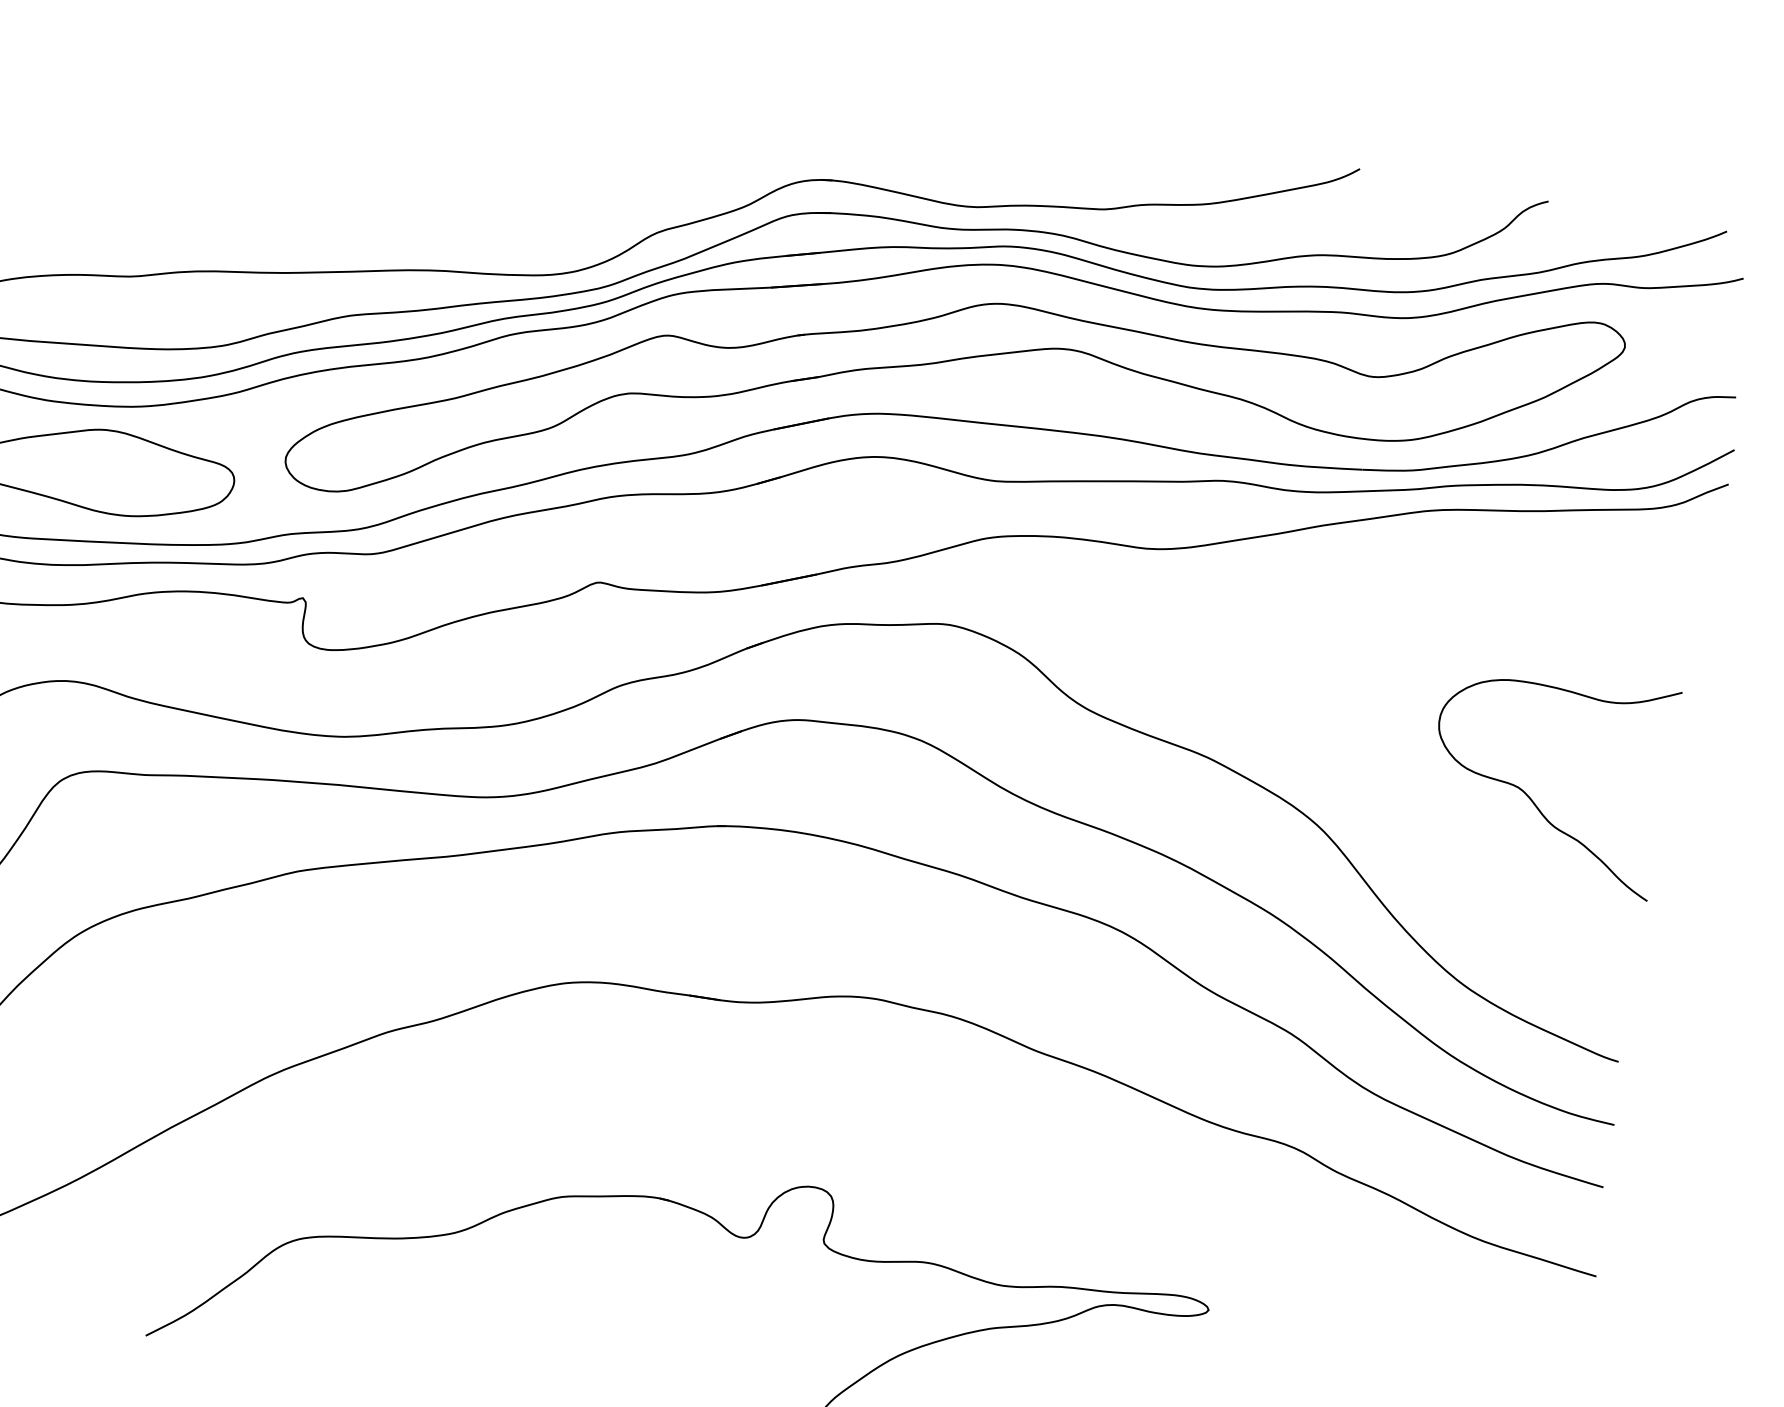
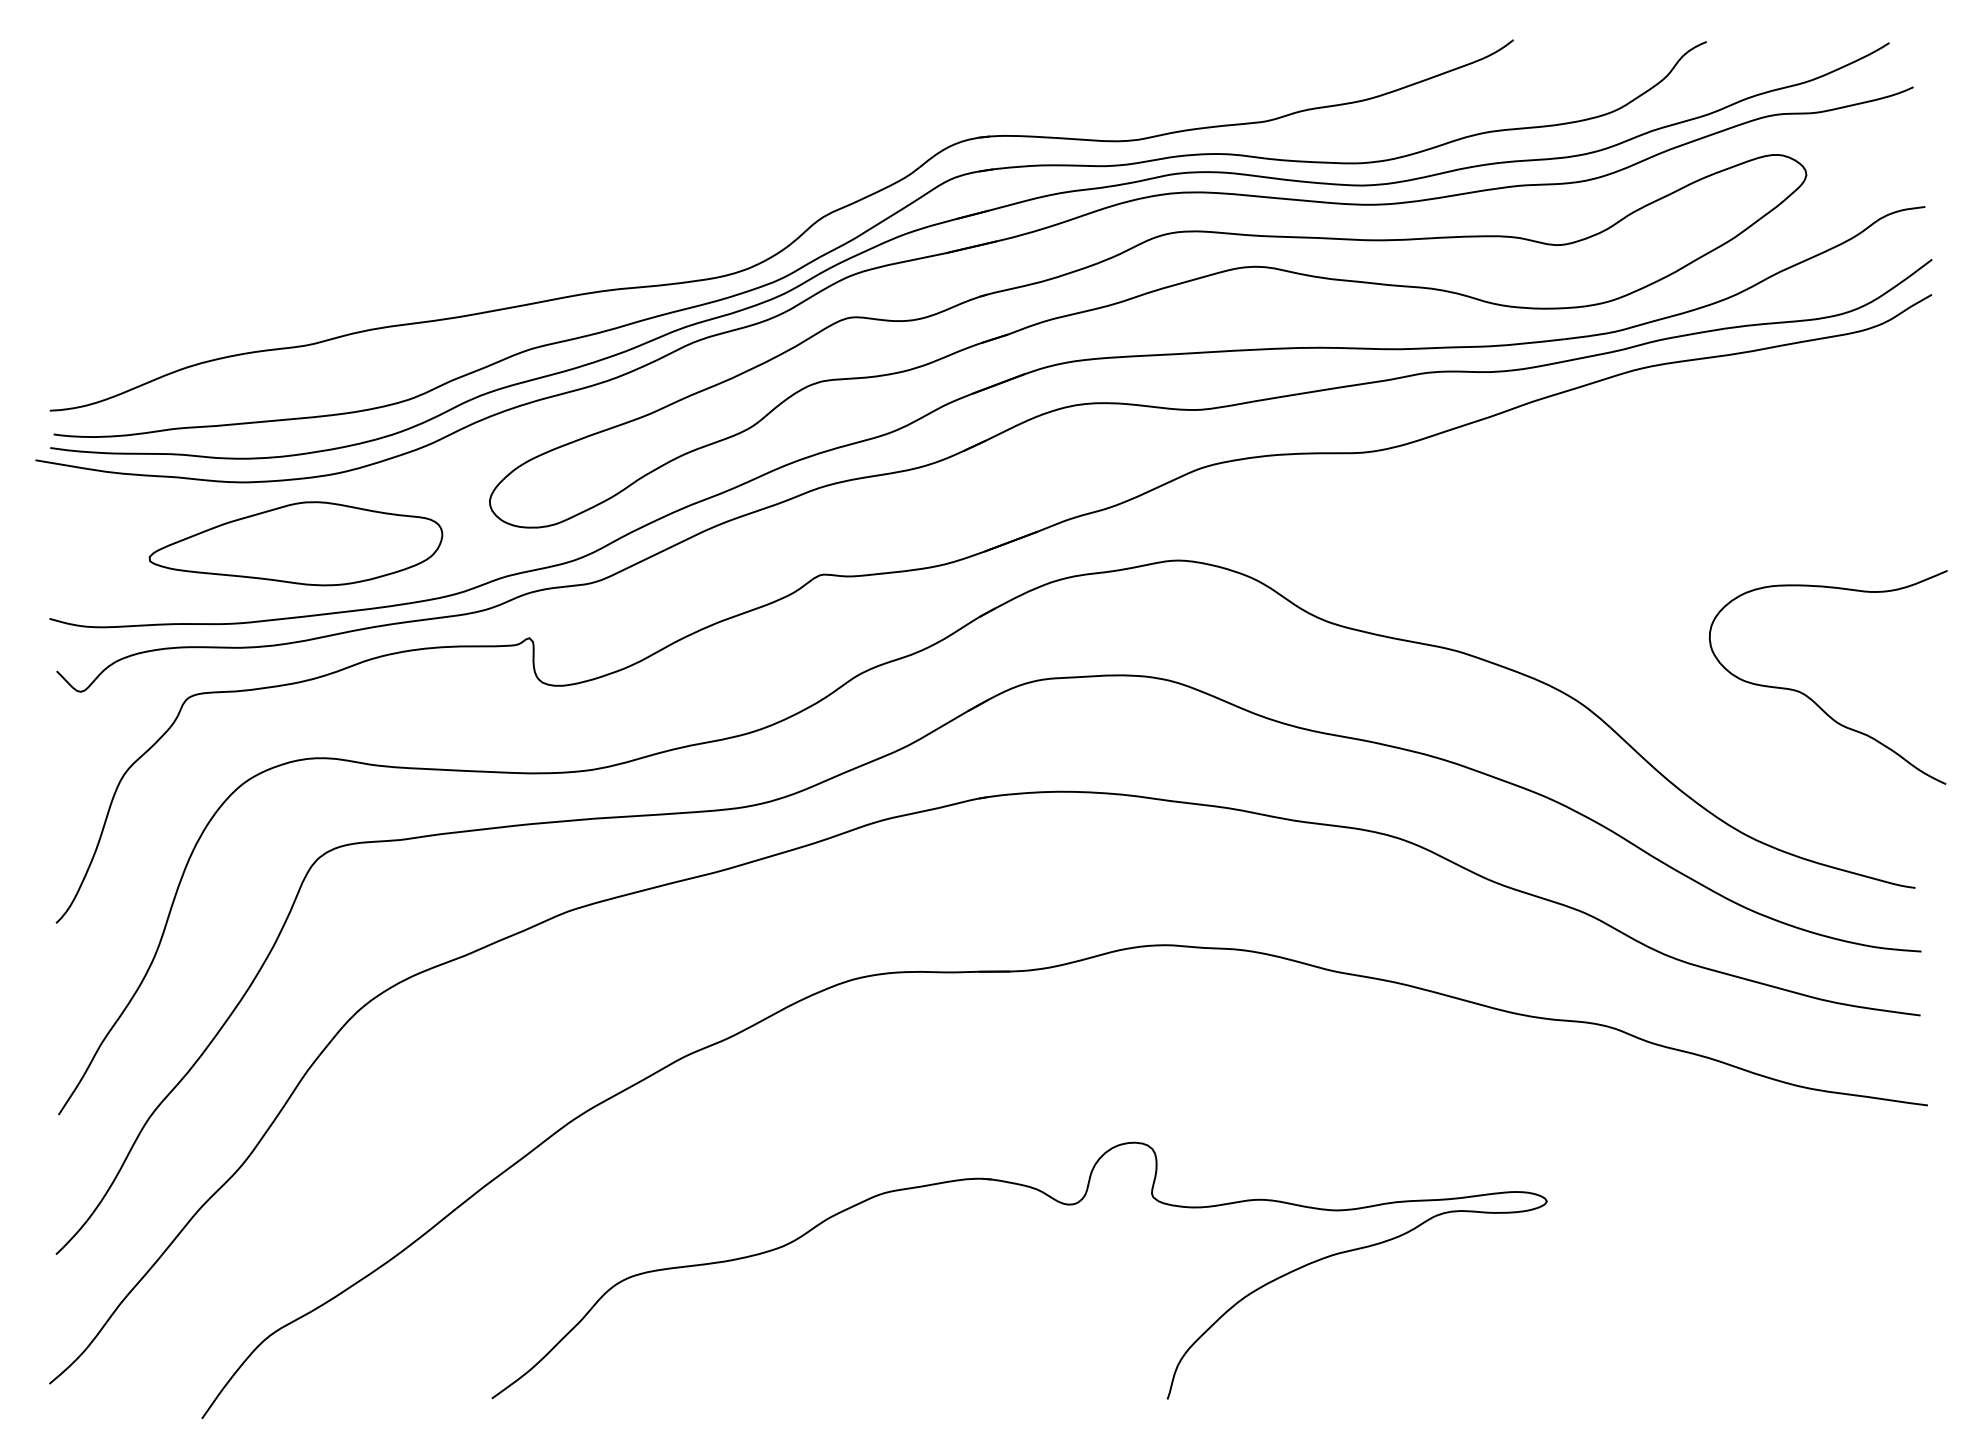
curve: (1528, 794) -> (1810, 697), moved

